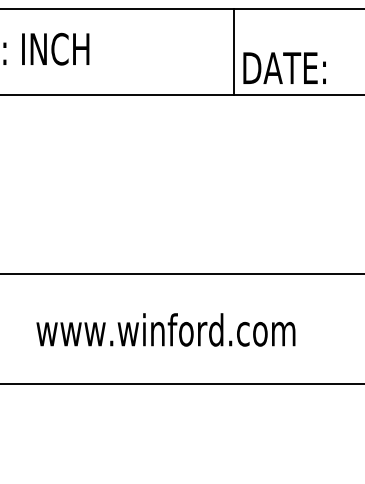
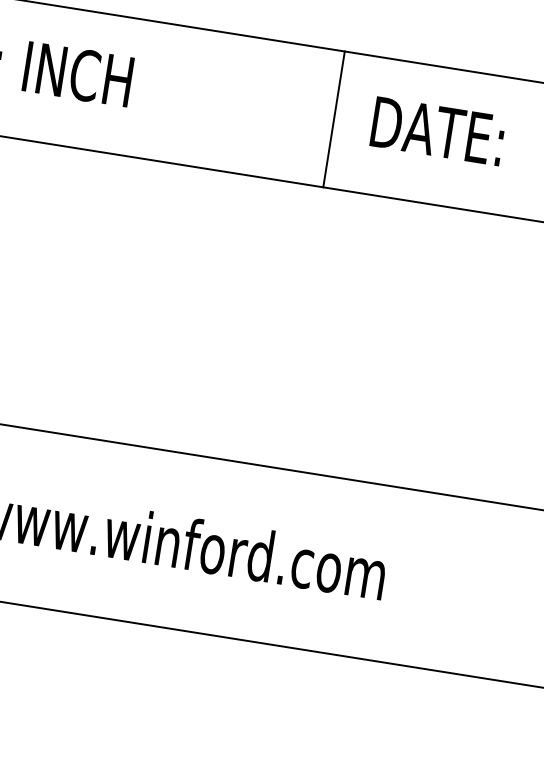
line: (233, 51) -> (333, 118), moved
text: (284, 67) -> (437, 130), moved

